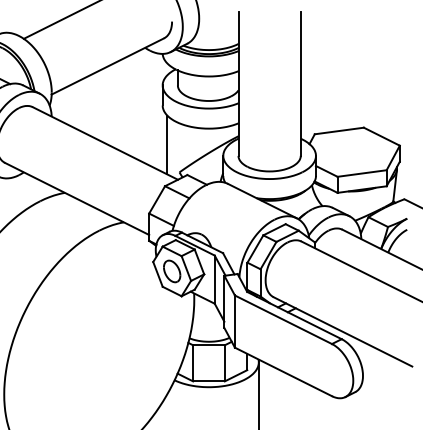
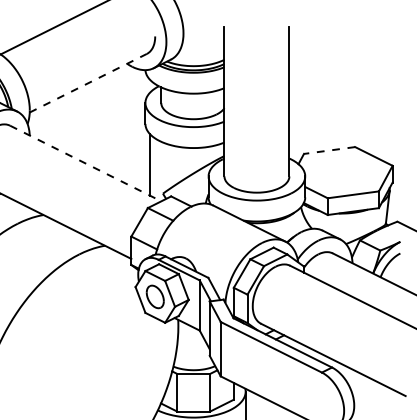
line: (107, 66) -> (87, 83), solid -> dashed
line: (339, 131) -> (329, 151), solid -> dashed
line: (105, 143) -> (85, 163), solid -> dashed

